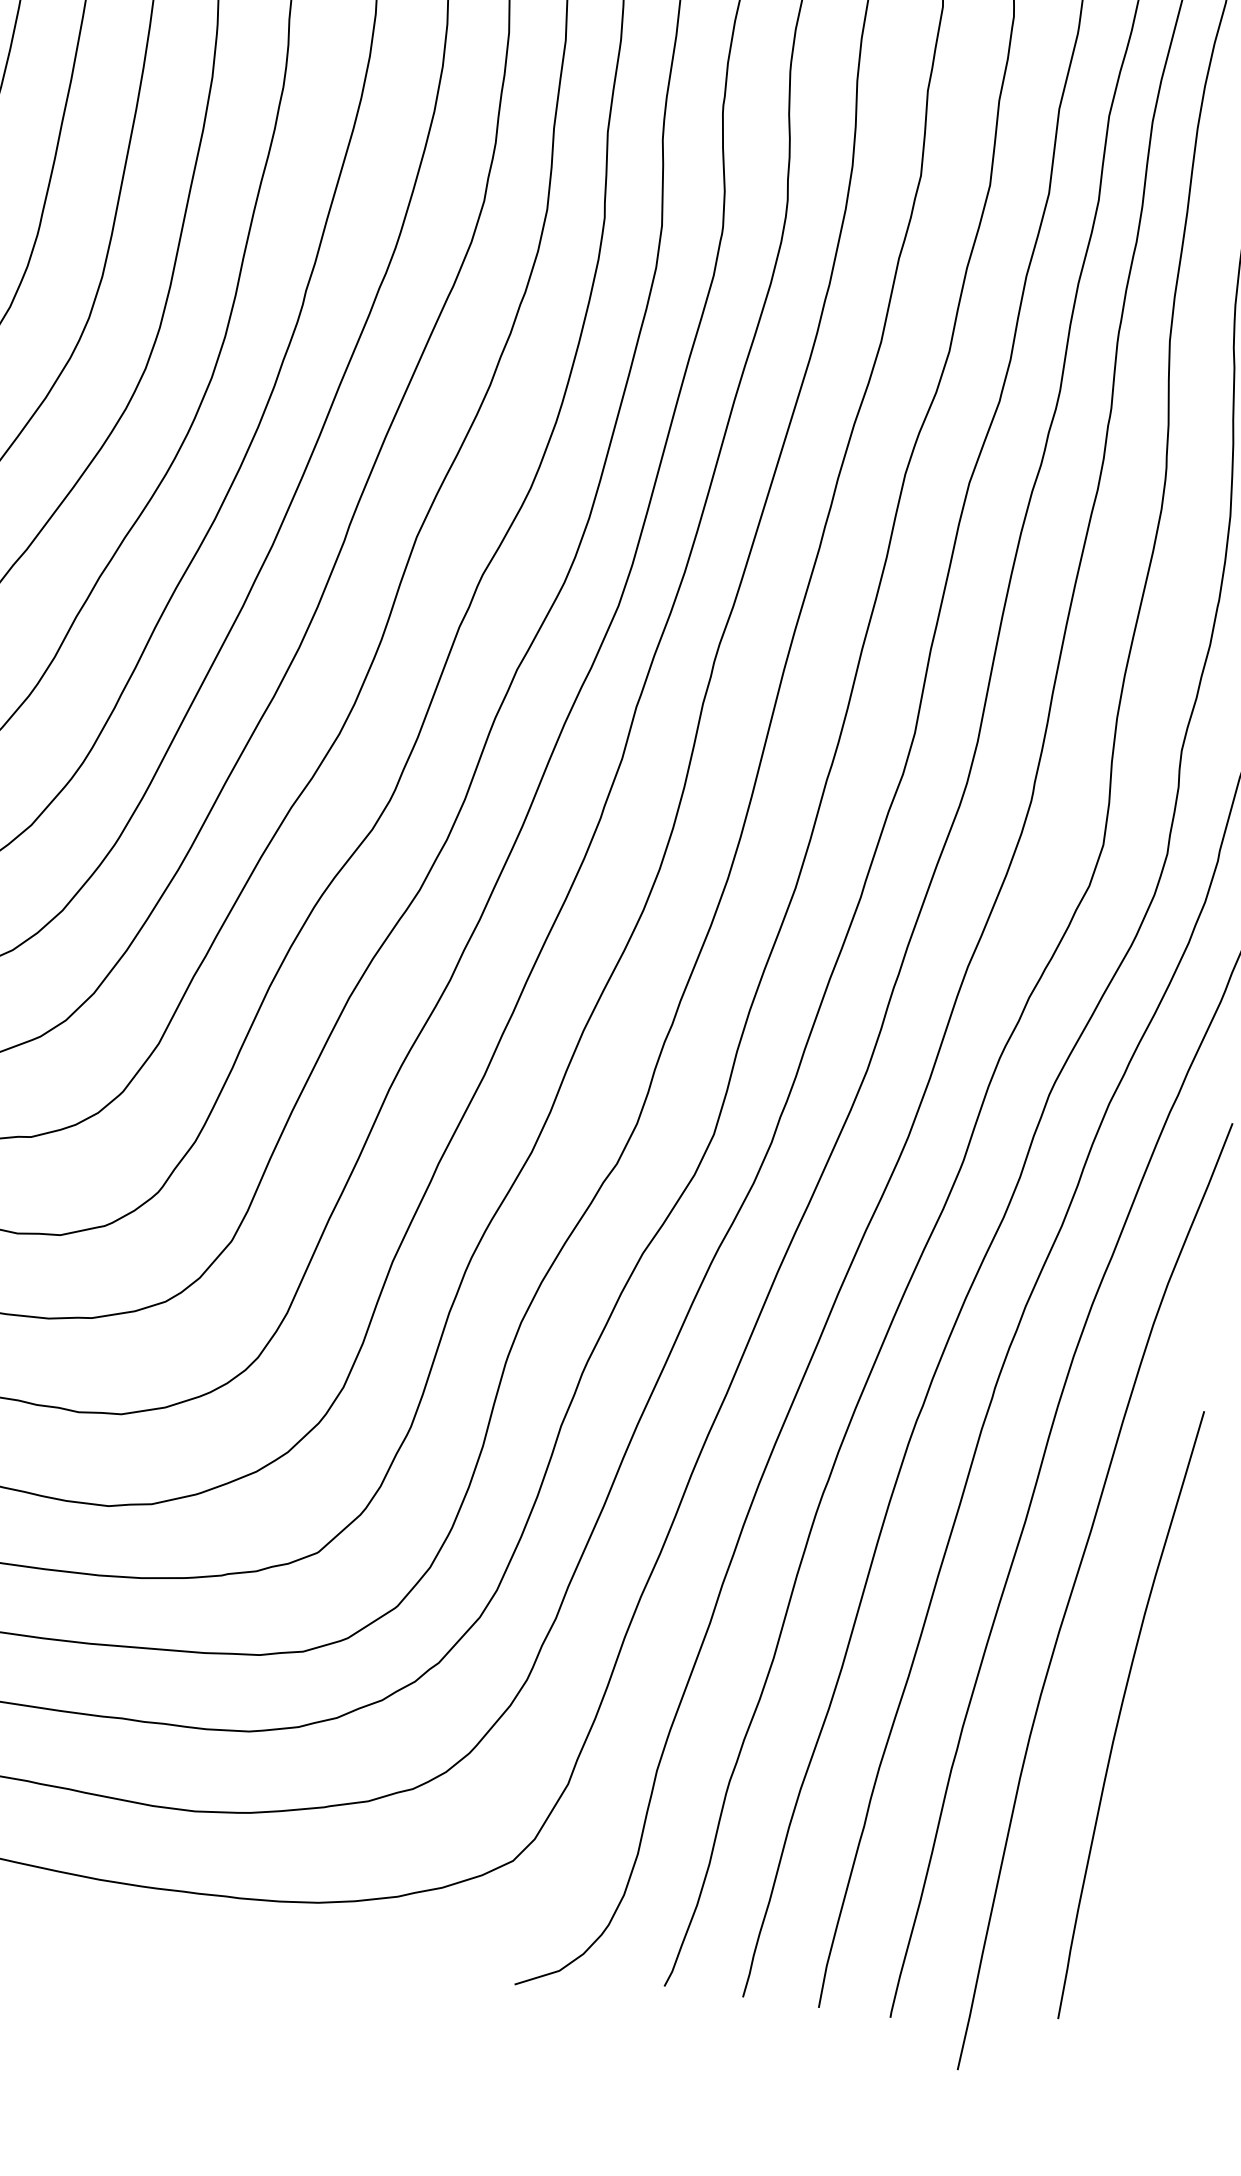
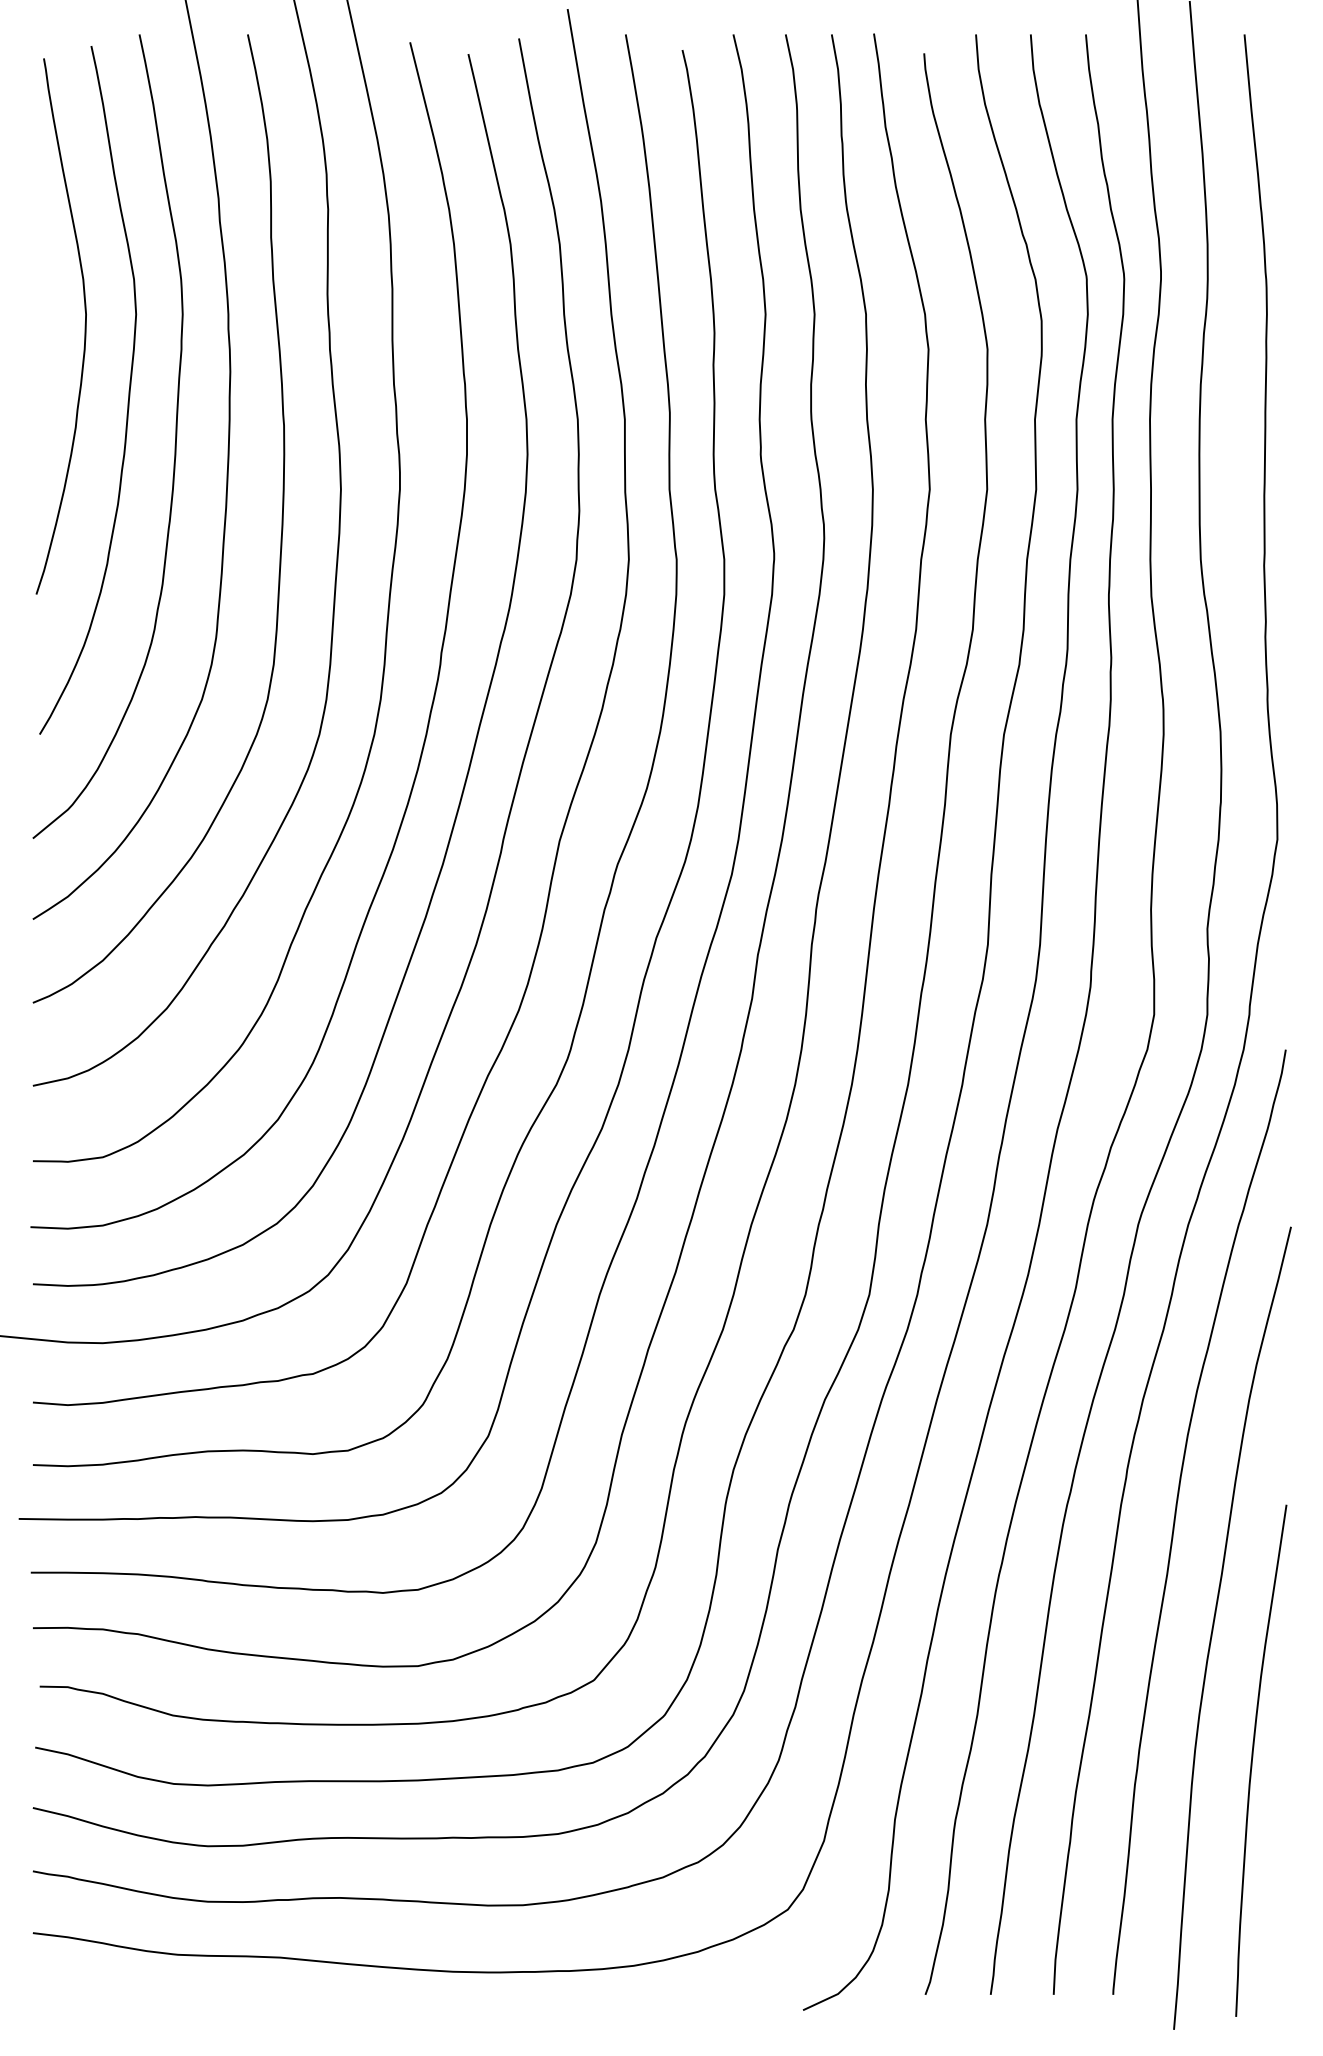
curve: (1122, 1709) -> (1253, 1757), moved

